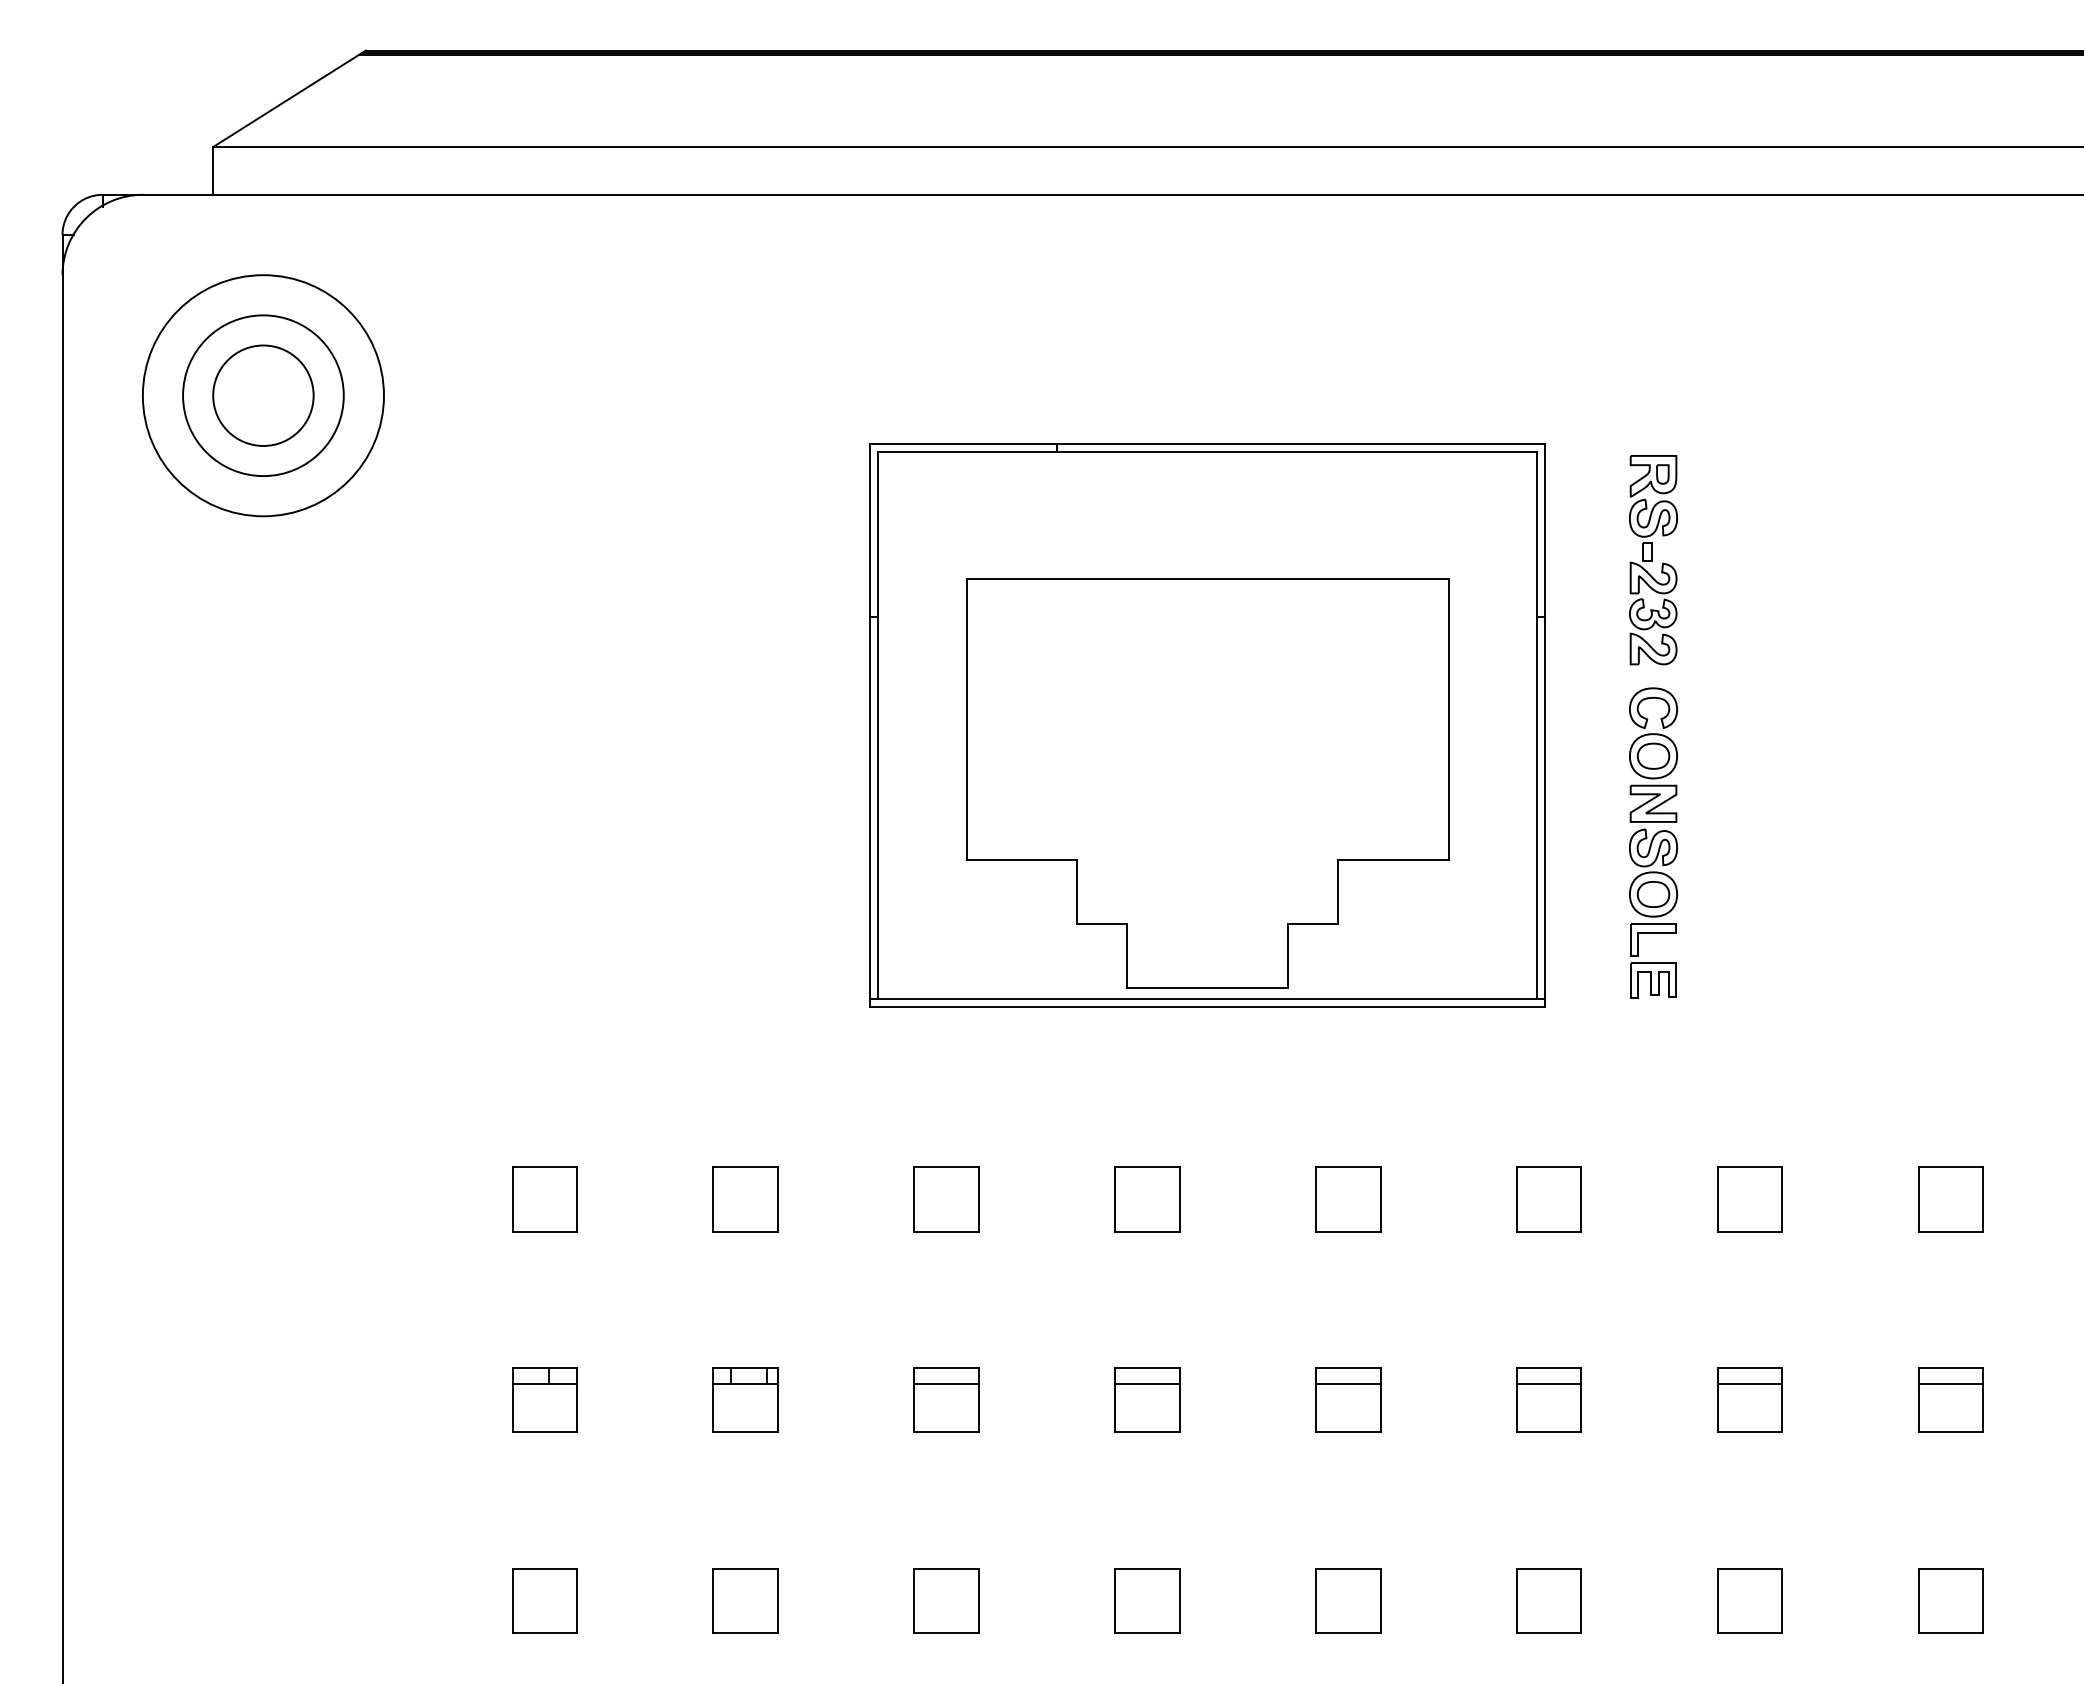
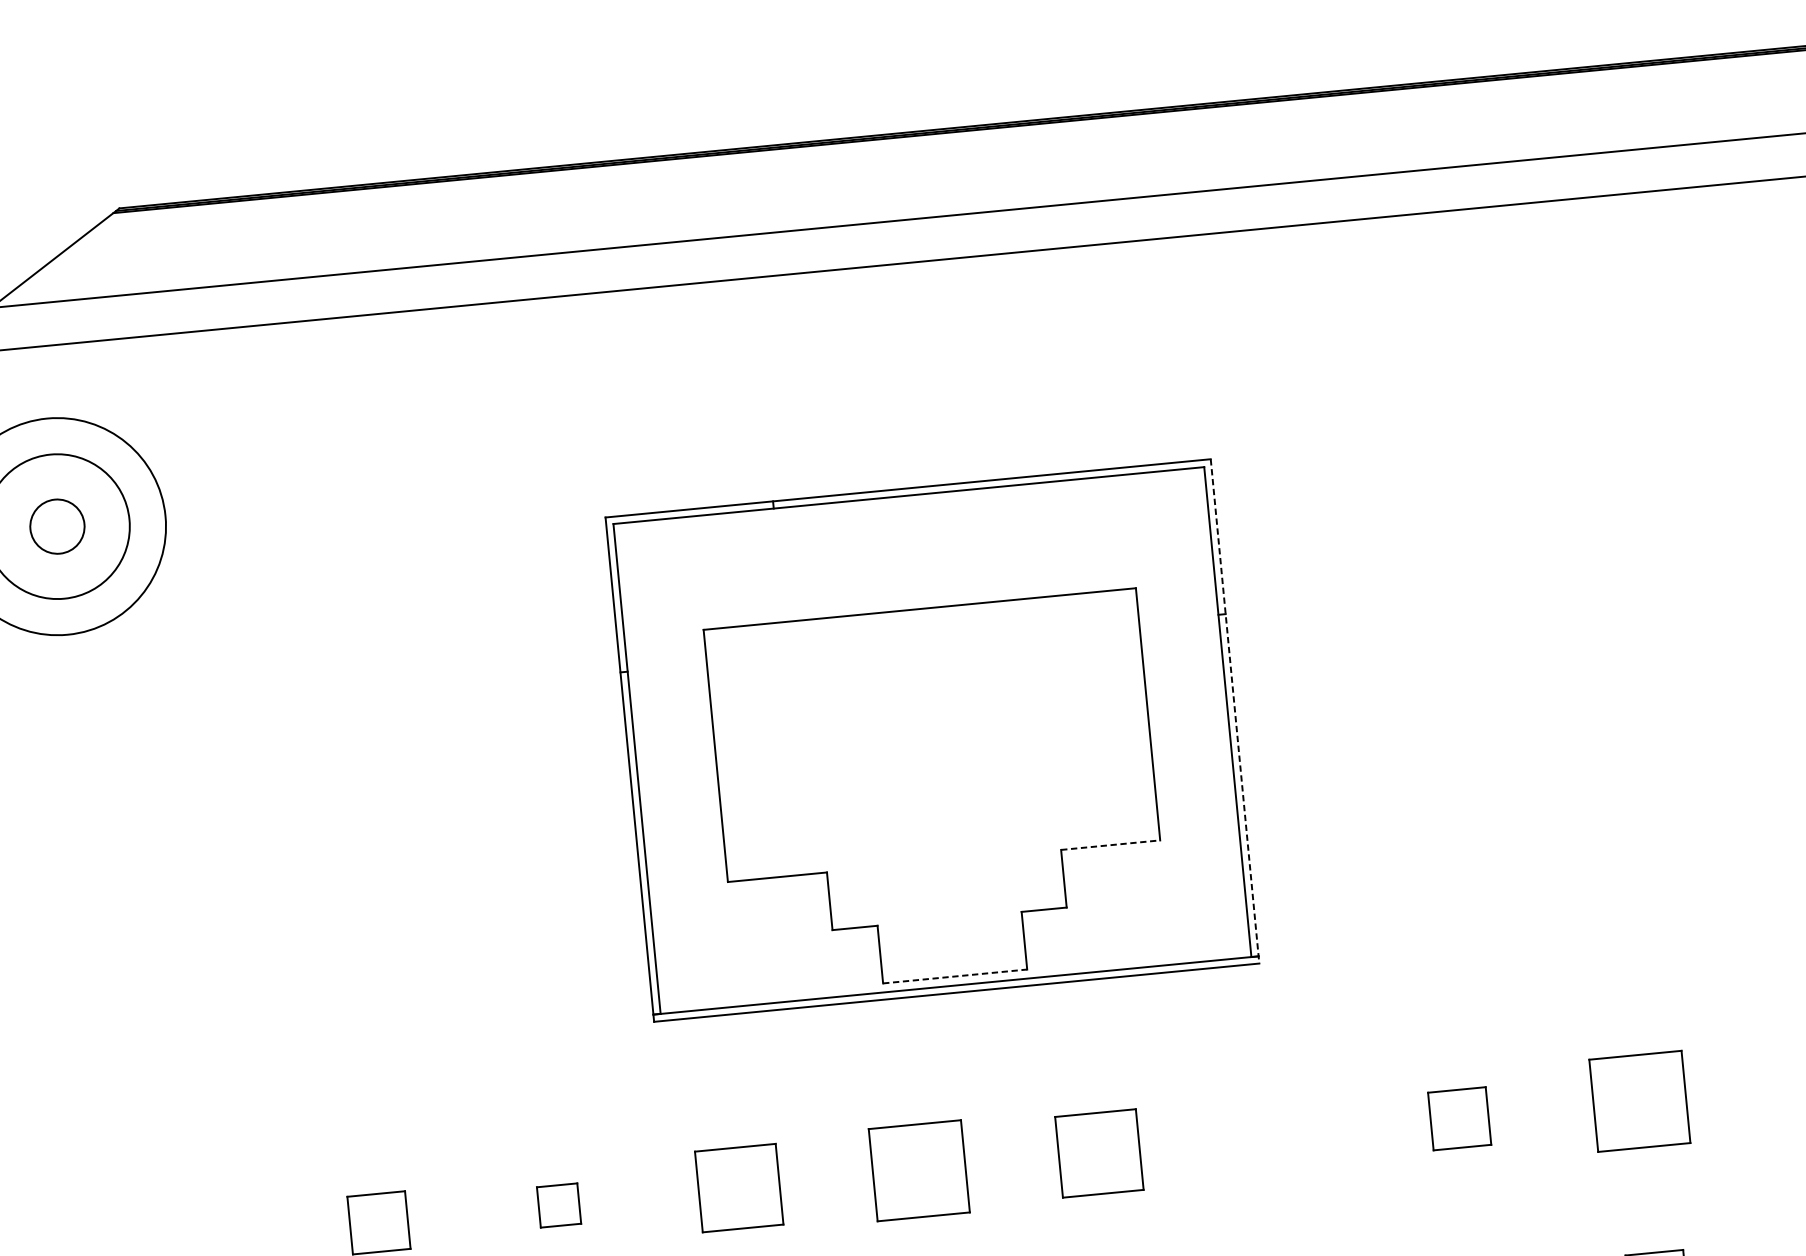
circle: (263, 395) -> (57, 526), size x0.6
part: (1653, 560) -> (1317, 554), removed
line: (1545, 725) -> (1235, 711), solid -> dashed
part: (1653, 842) -> (1342, 807), removed
line: (1394, 859) -> (1111, 844), solid -> dashed
line: (1208, 988) -> (955, 976), solid -> dashed
part: (745, 1199) -> (558, 1205), size x0.7
part: (946, 1199) -> (739, 1188), size x1.4
part: (1147, 1199) -> (919, 1170), size x1.6
part: (1348, 1199) -> (1099, 1153), size x1.4
part: (1548, 1199) -> (1278, 1136), removed
part: (1950, 1199) -> (1639, 1101), size x1.6

